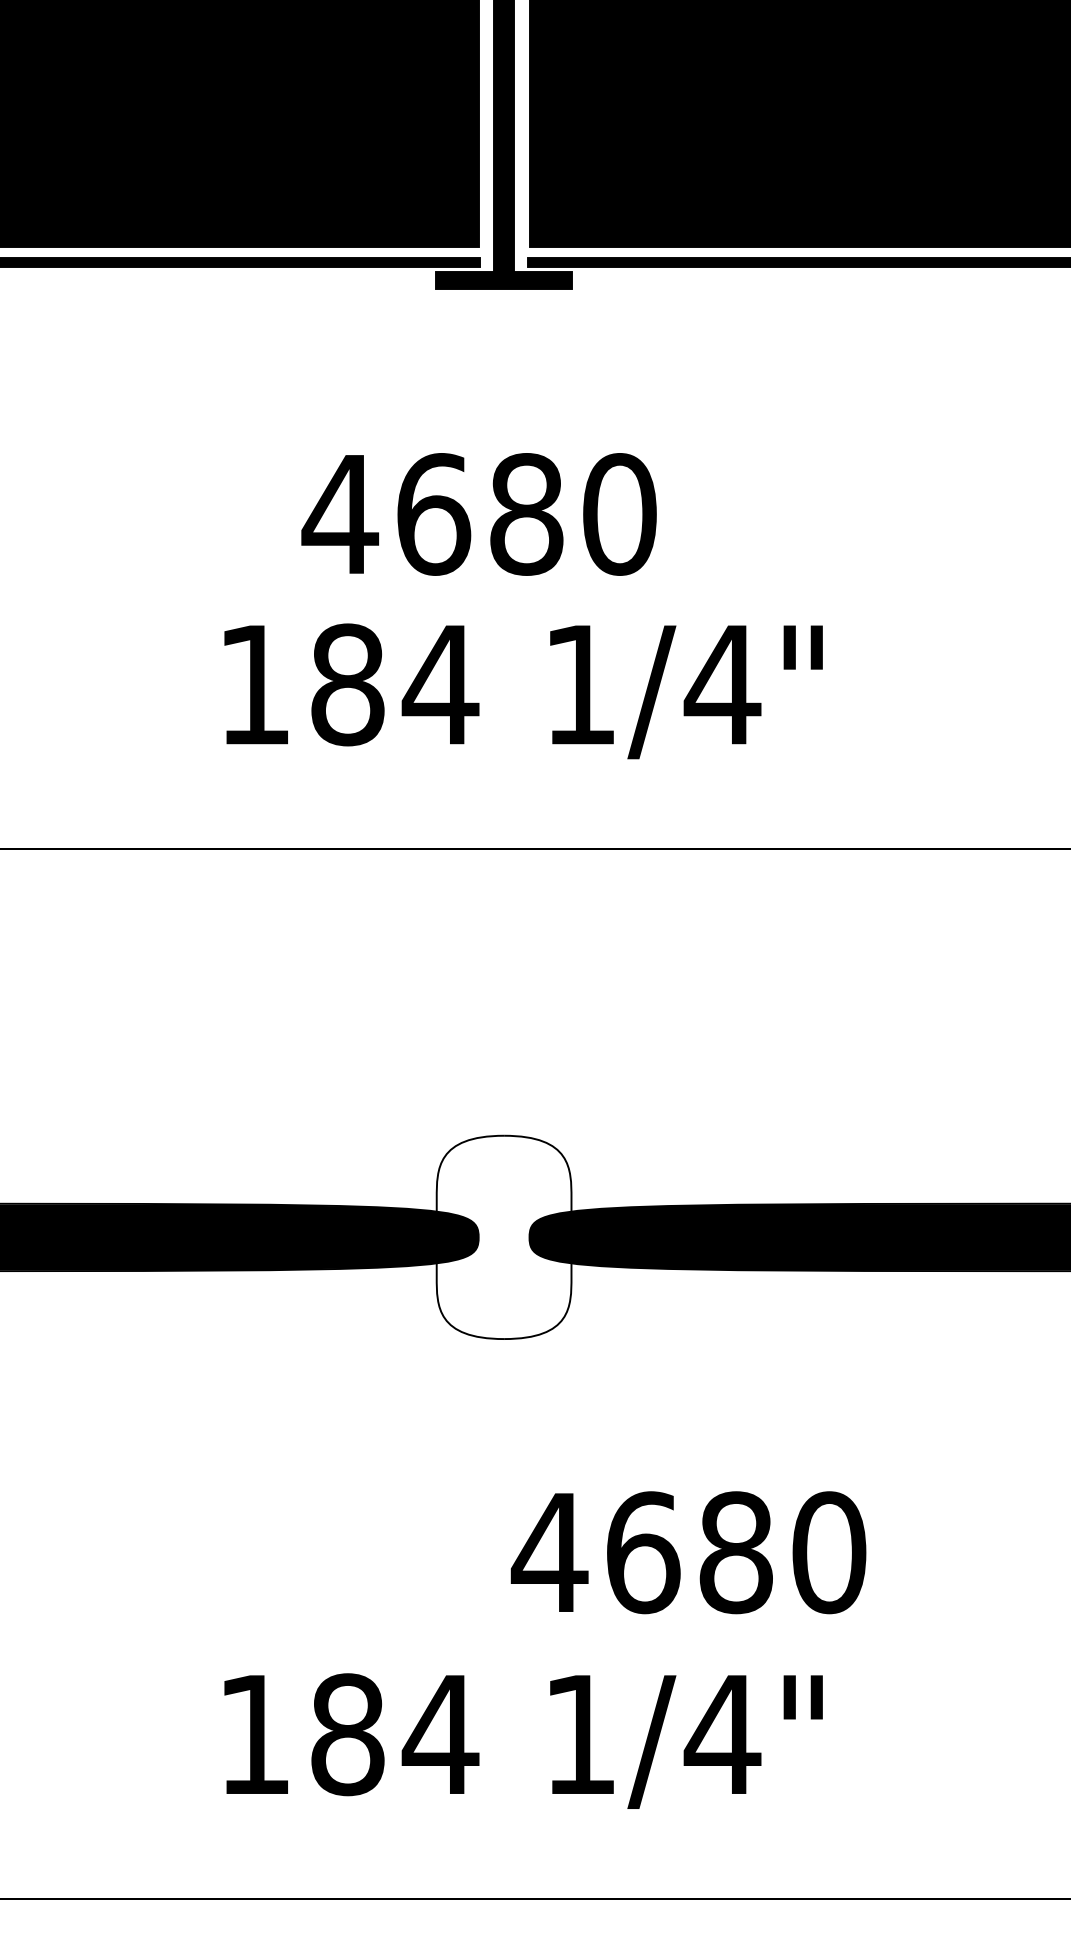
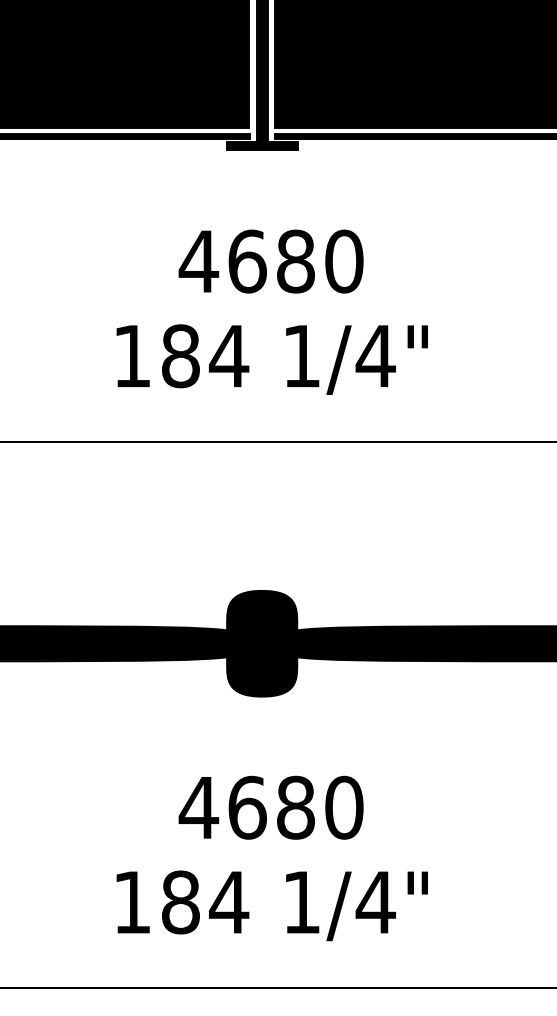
text: (477, 514) -> (270, 261), moved
fill: (504, 1236) -> (262, 643), added
text: (687, 1552) -> (270, 807), moved

